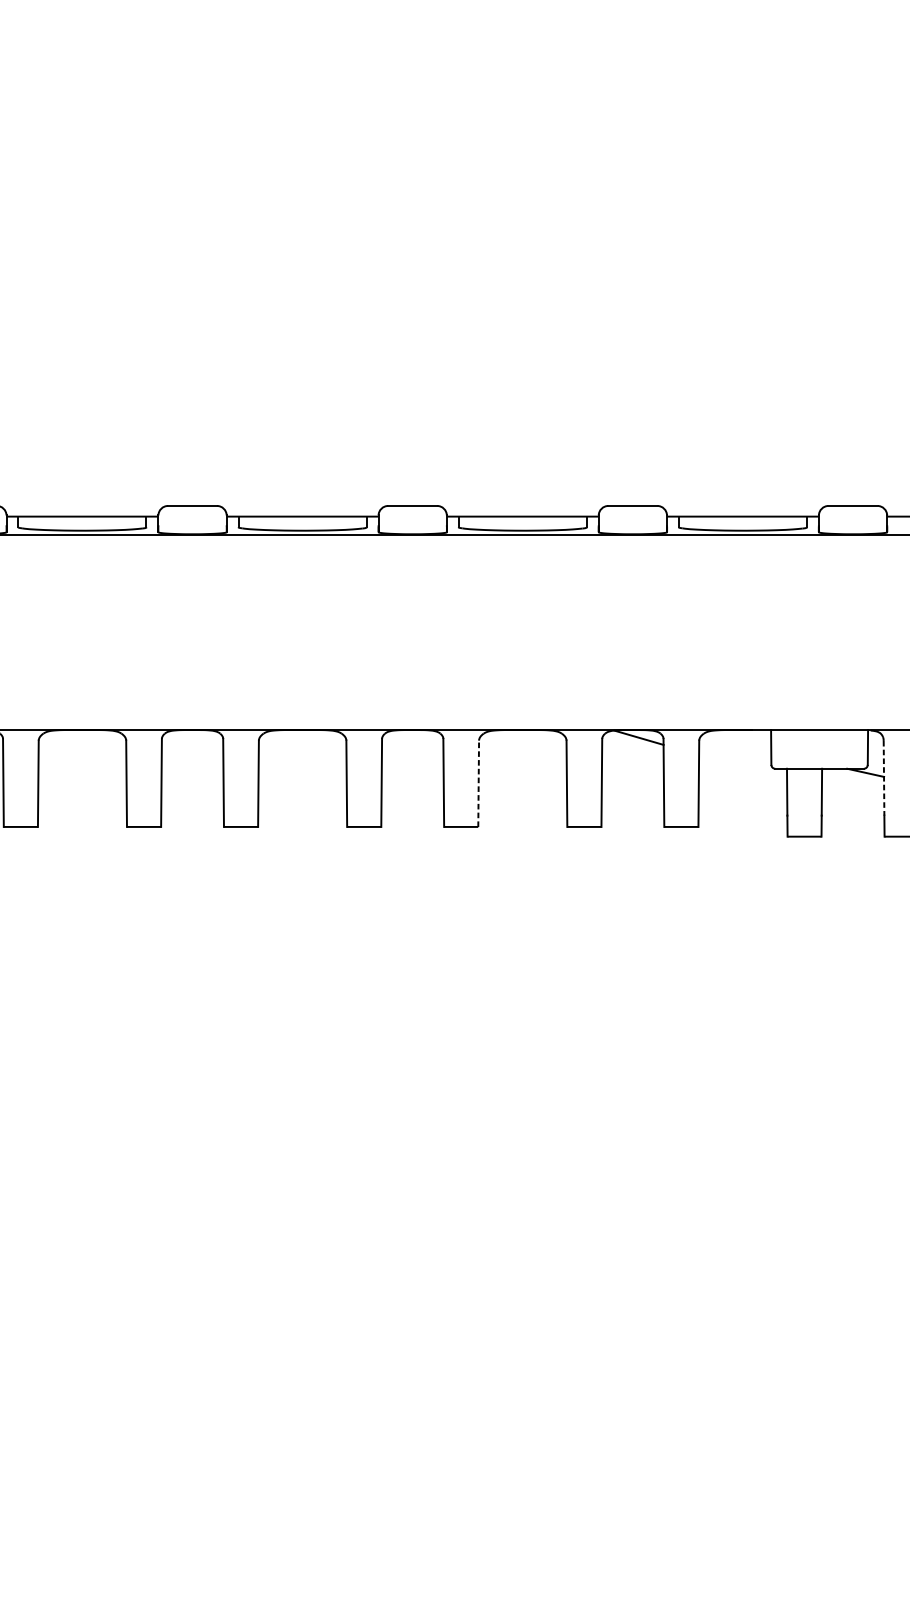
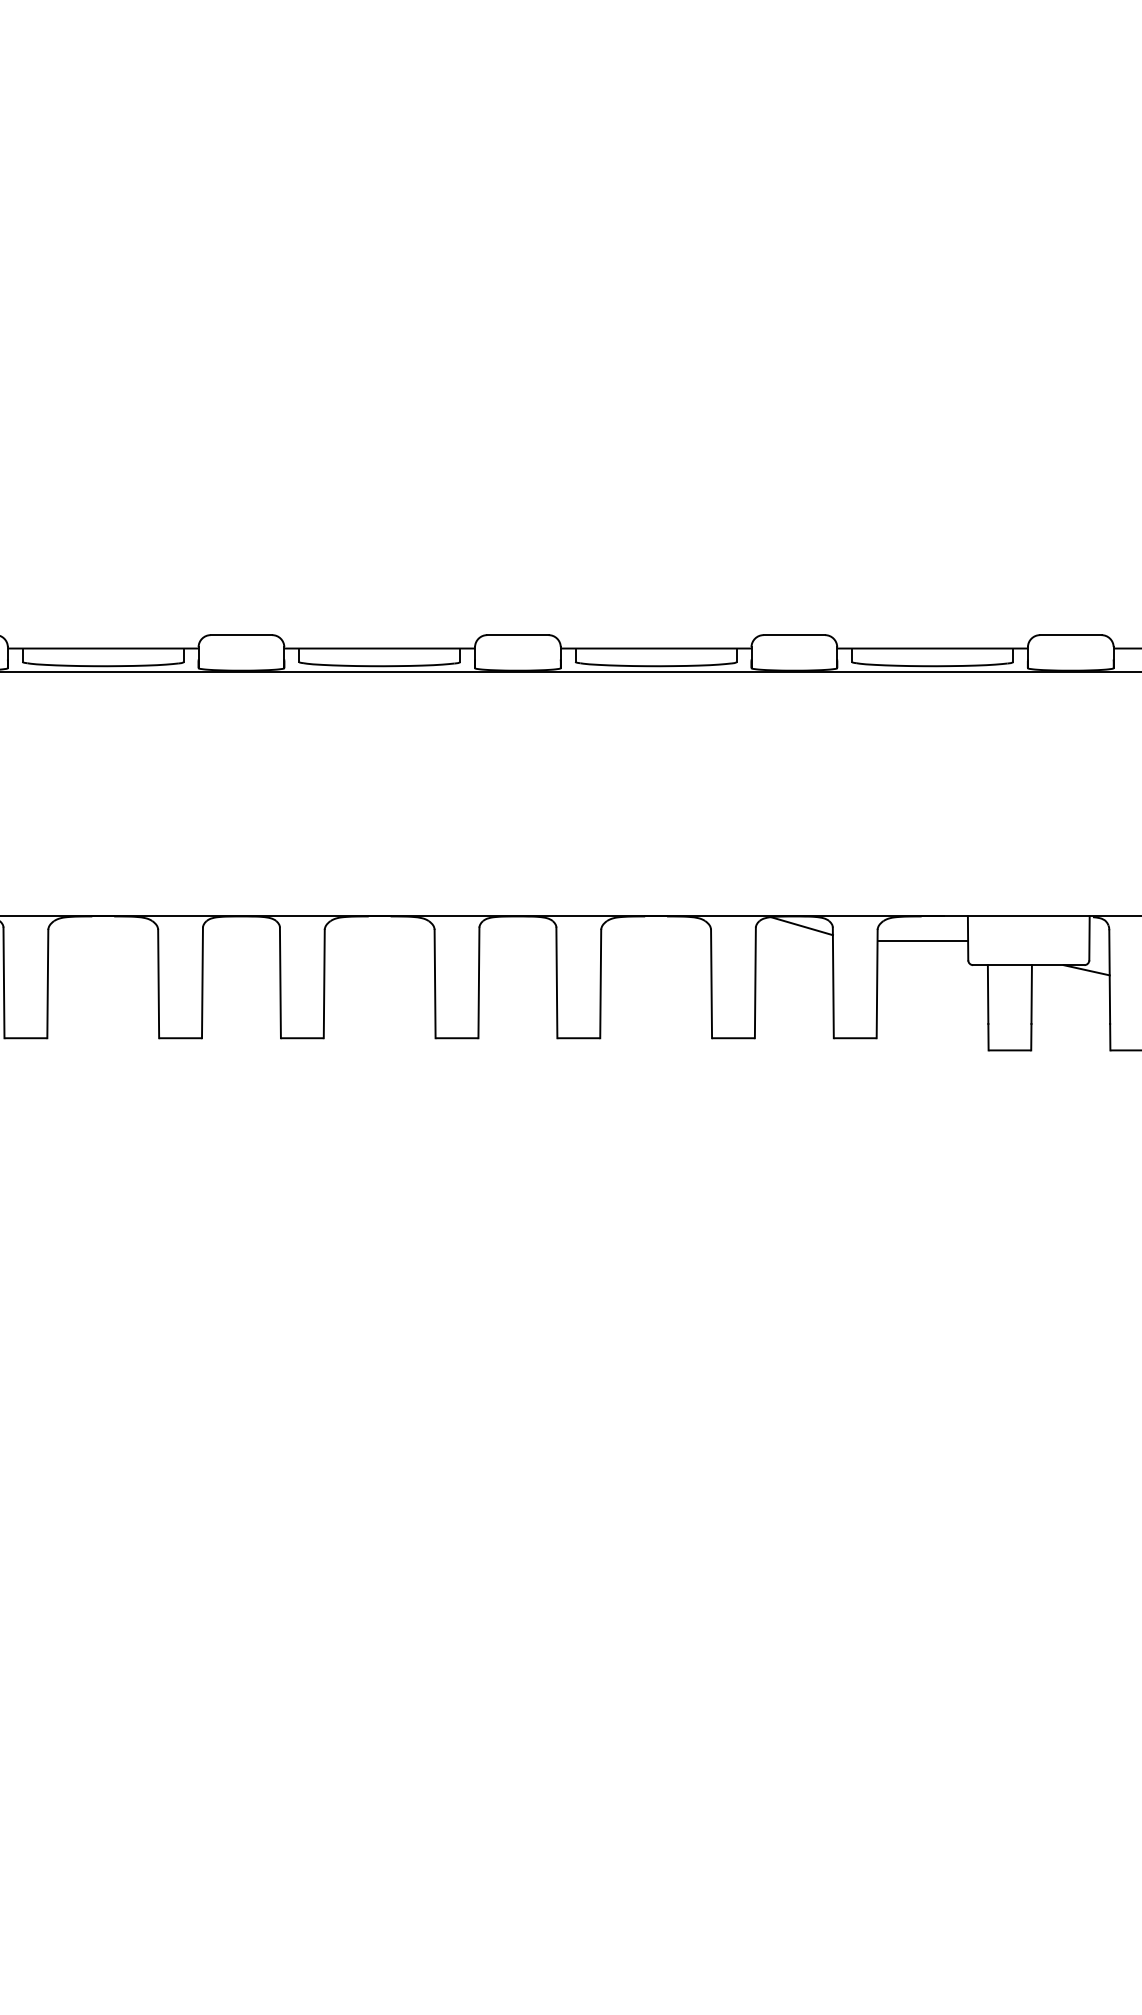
line: (734, 749) -> (922, 940), added
line: (883, 778) -> (1109, 977), dashed -> solid
line: (478, 783) -> (600, 983), dashed -> solid

